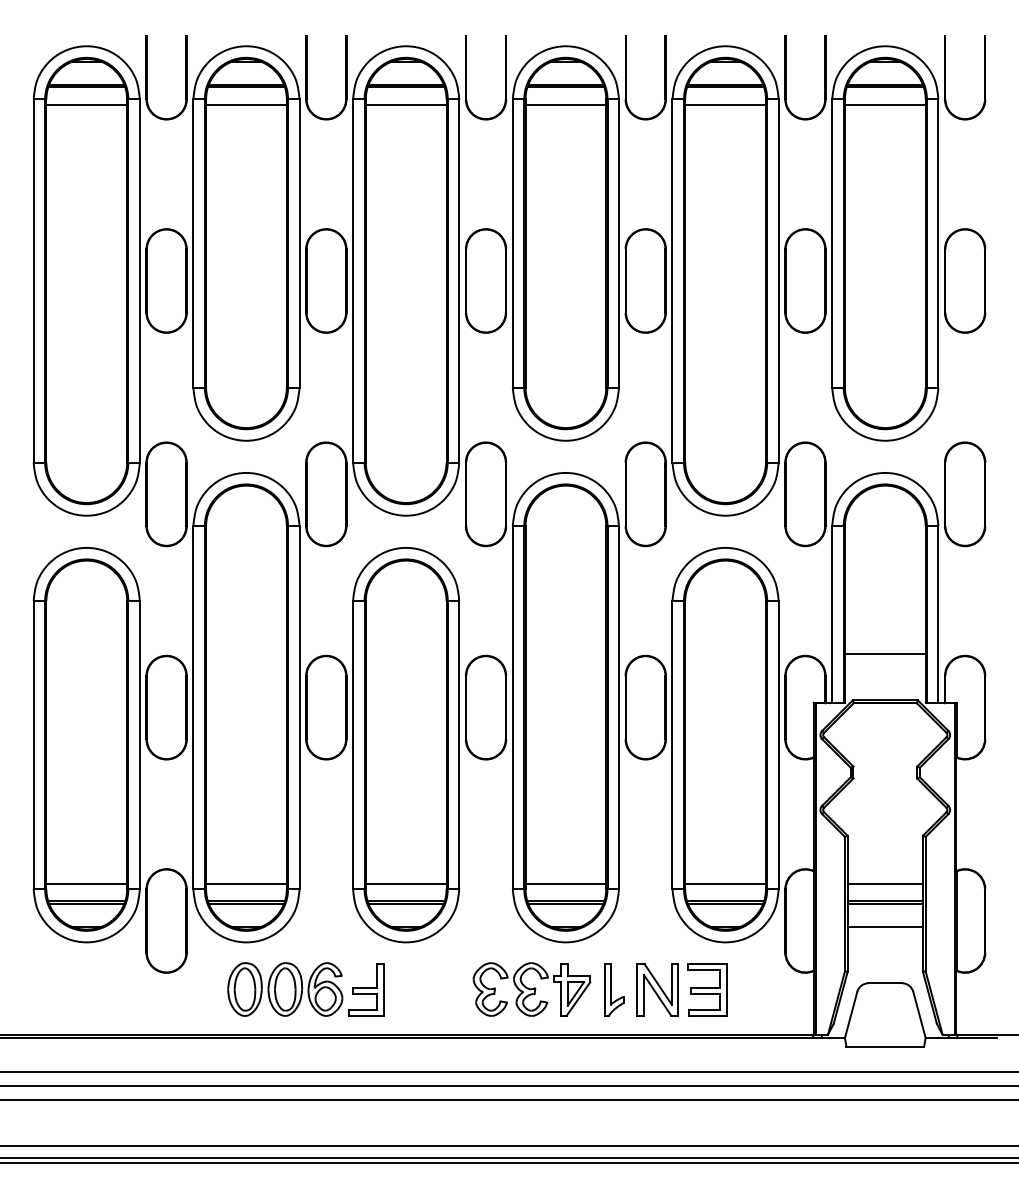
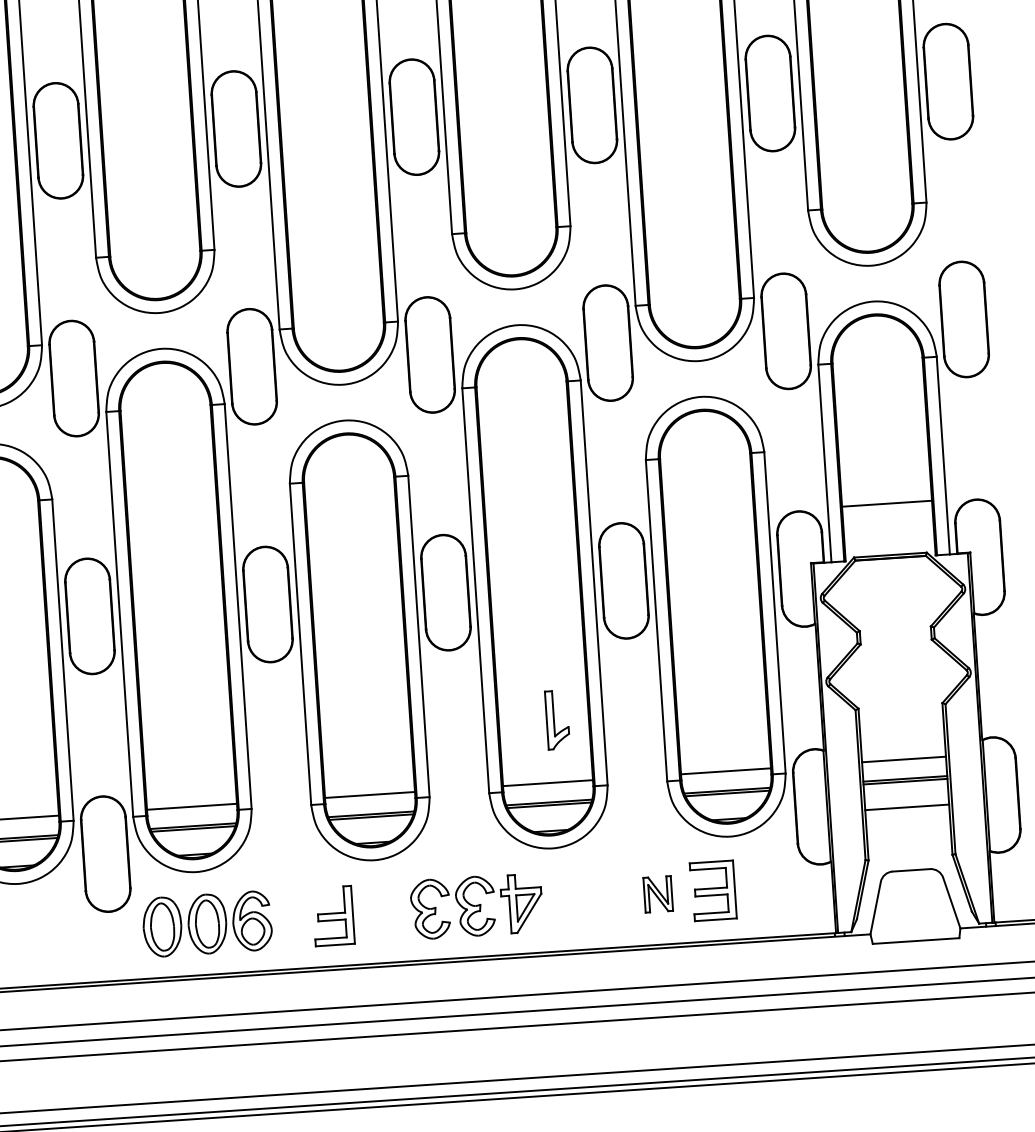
part: (285, 989) -> (207, 924), moved
part: (531, 989) -> (476, 906), moved
part: (614, 989) -> (557, 719), moved
part: (657, 989) -> (657, 894), size x0.6

